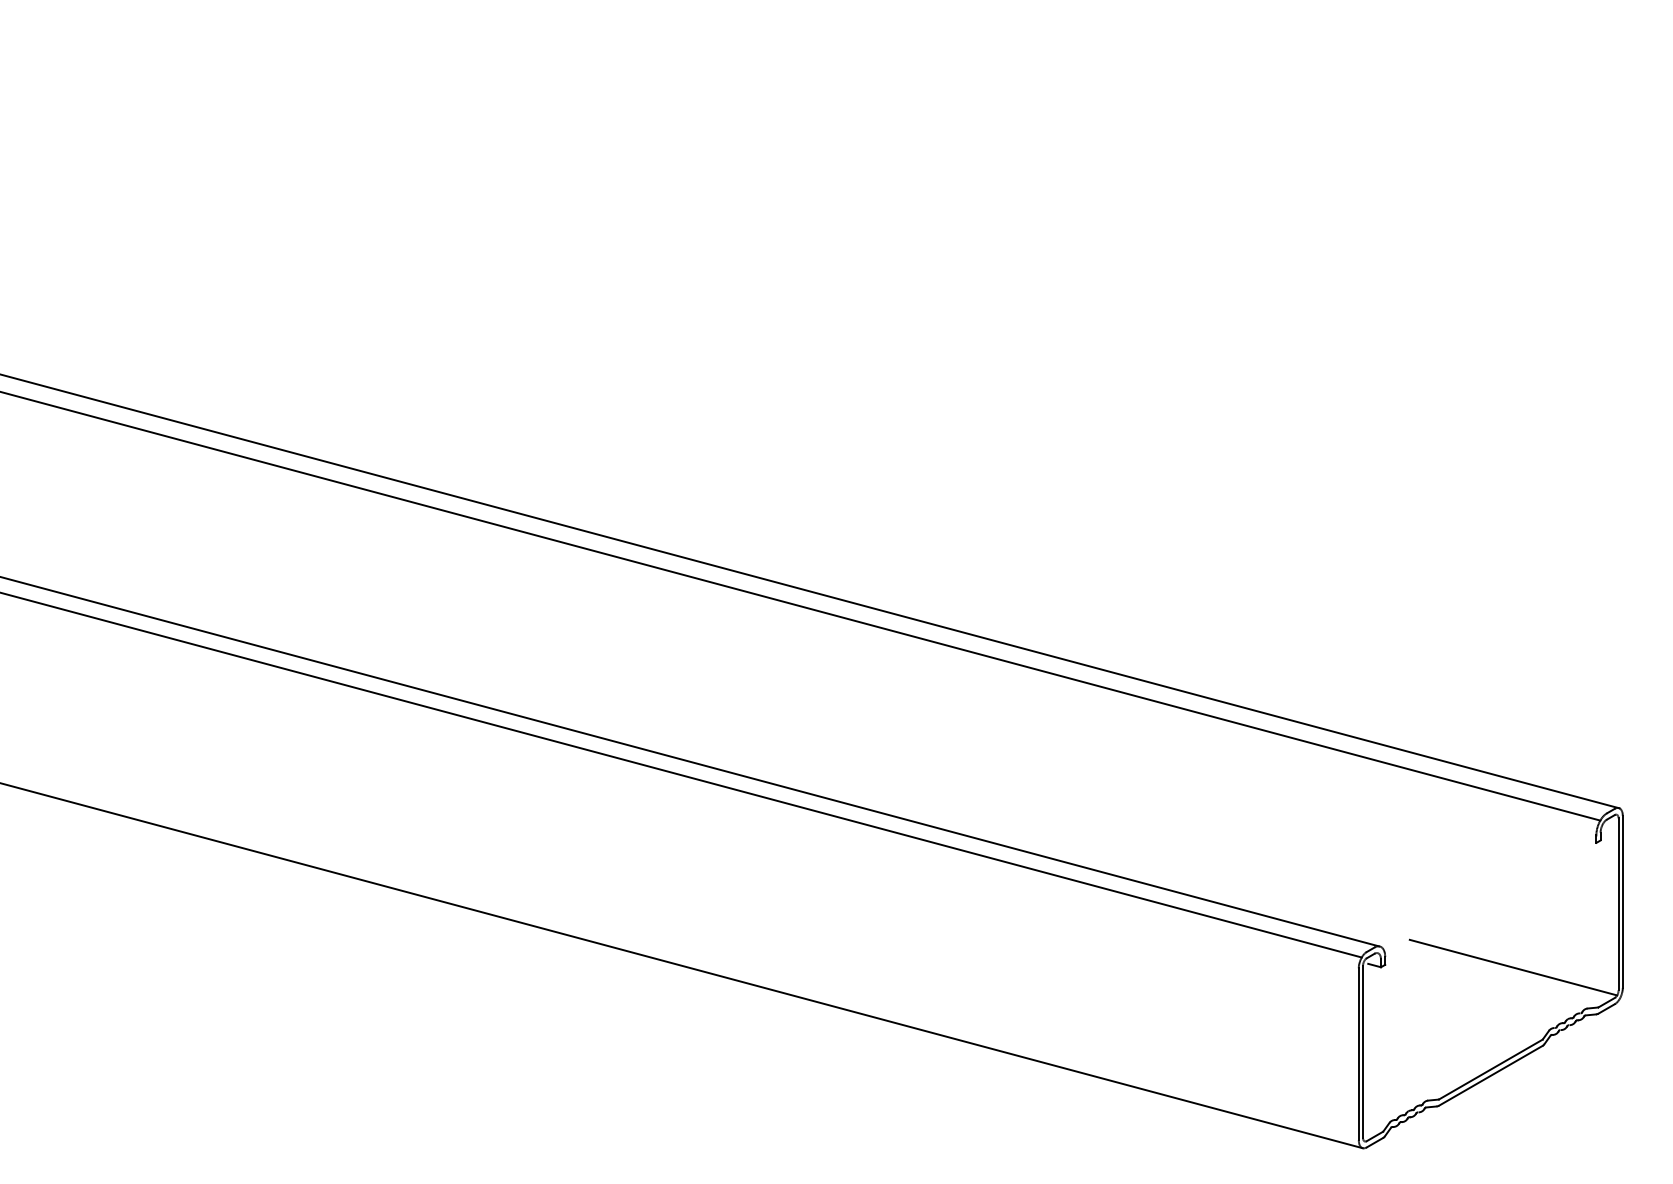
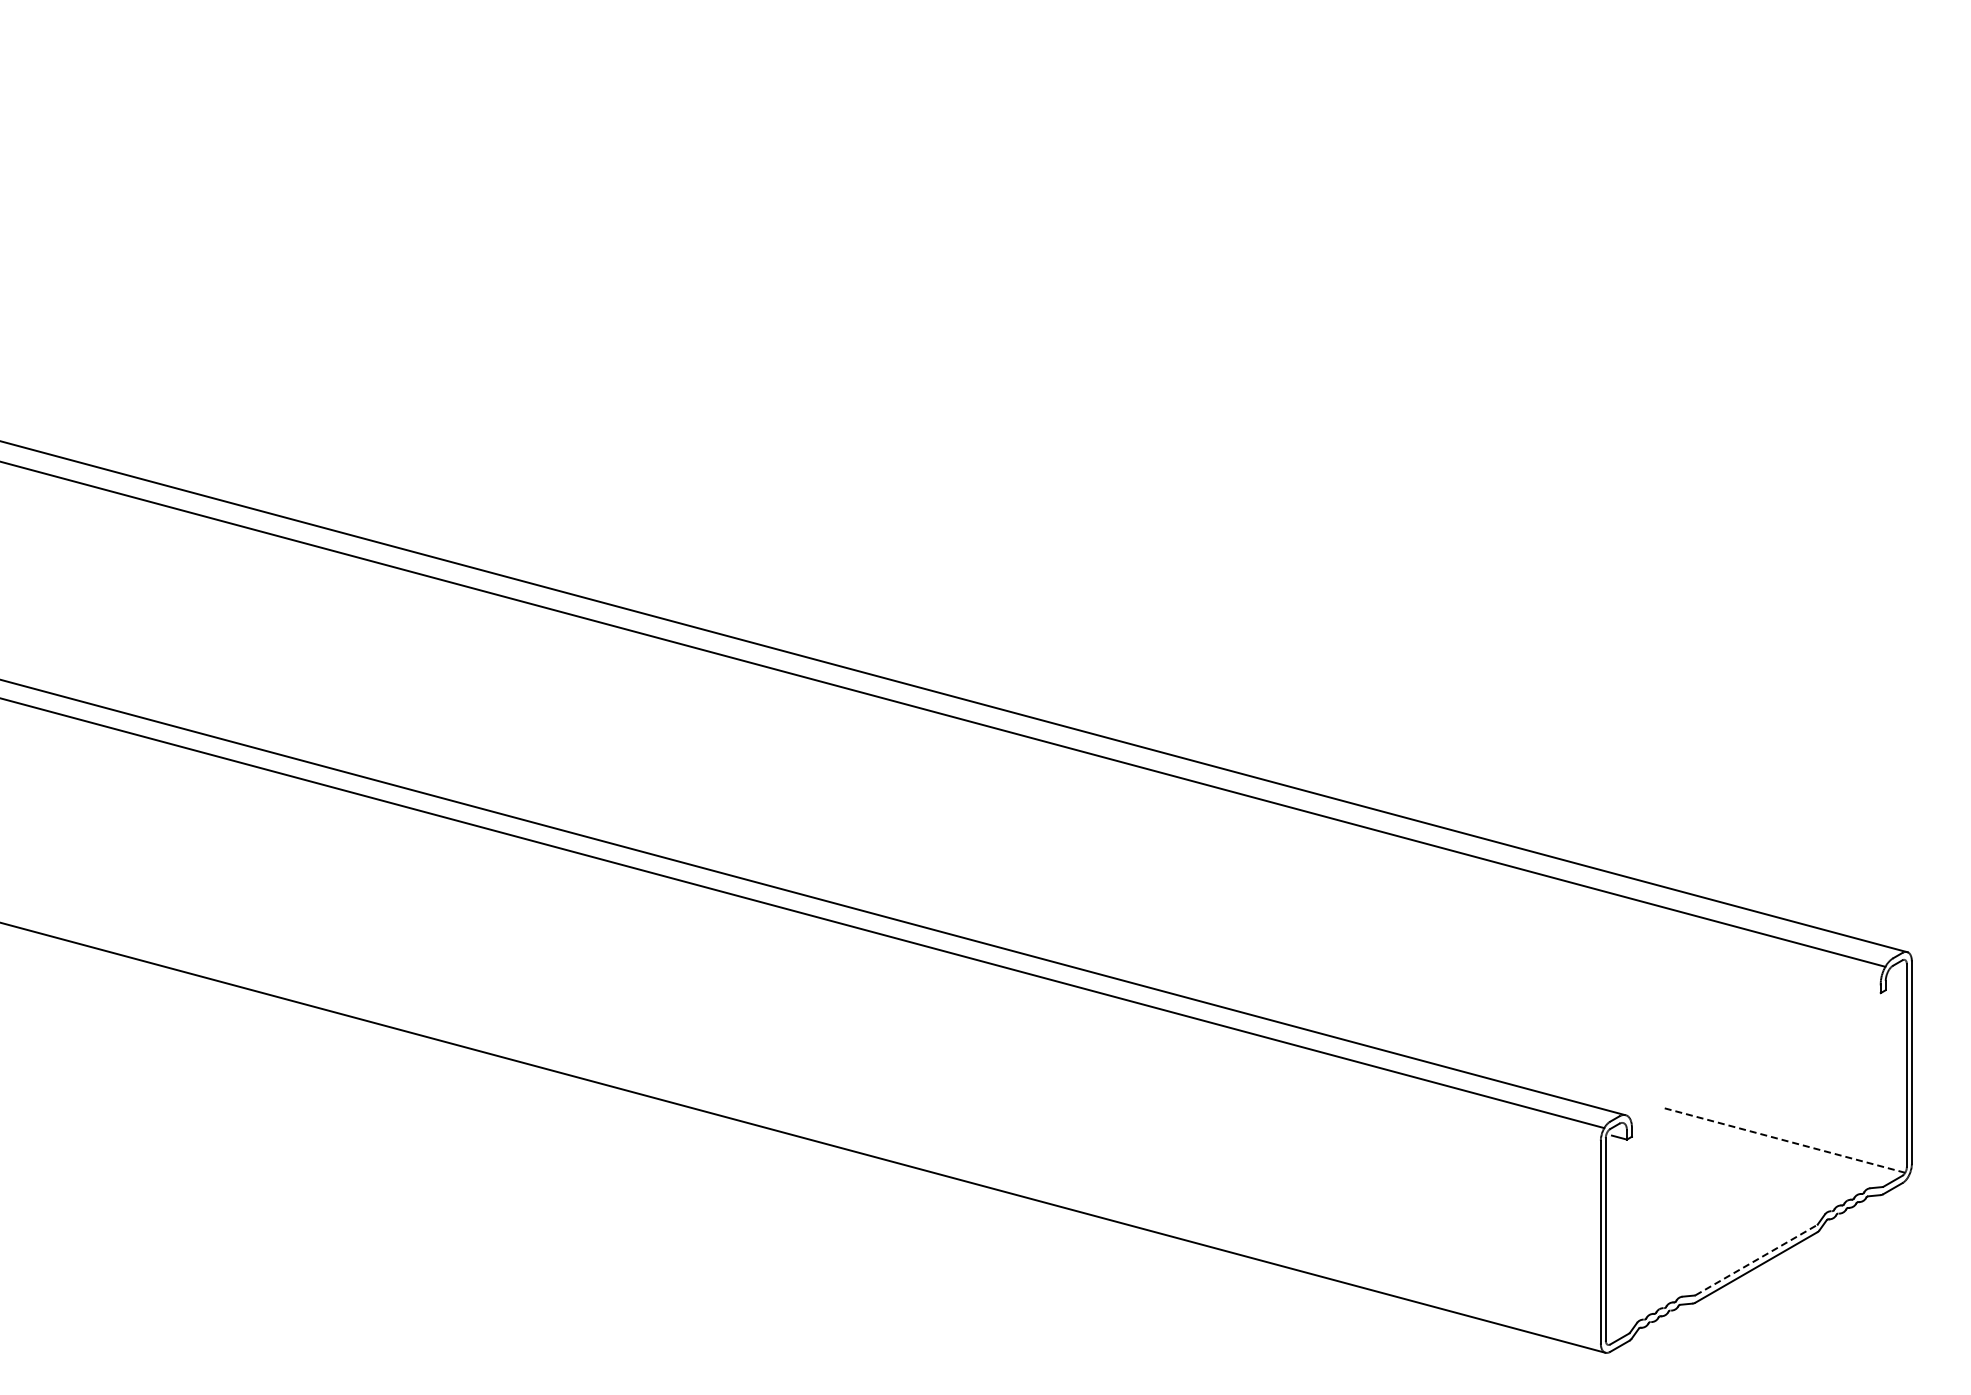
line: (1512, 967) -> (1782, 1139), solid -> dashed
line: (1490, 1069) -> (1756, 1259), solid -> dashed

